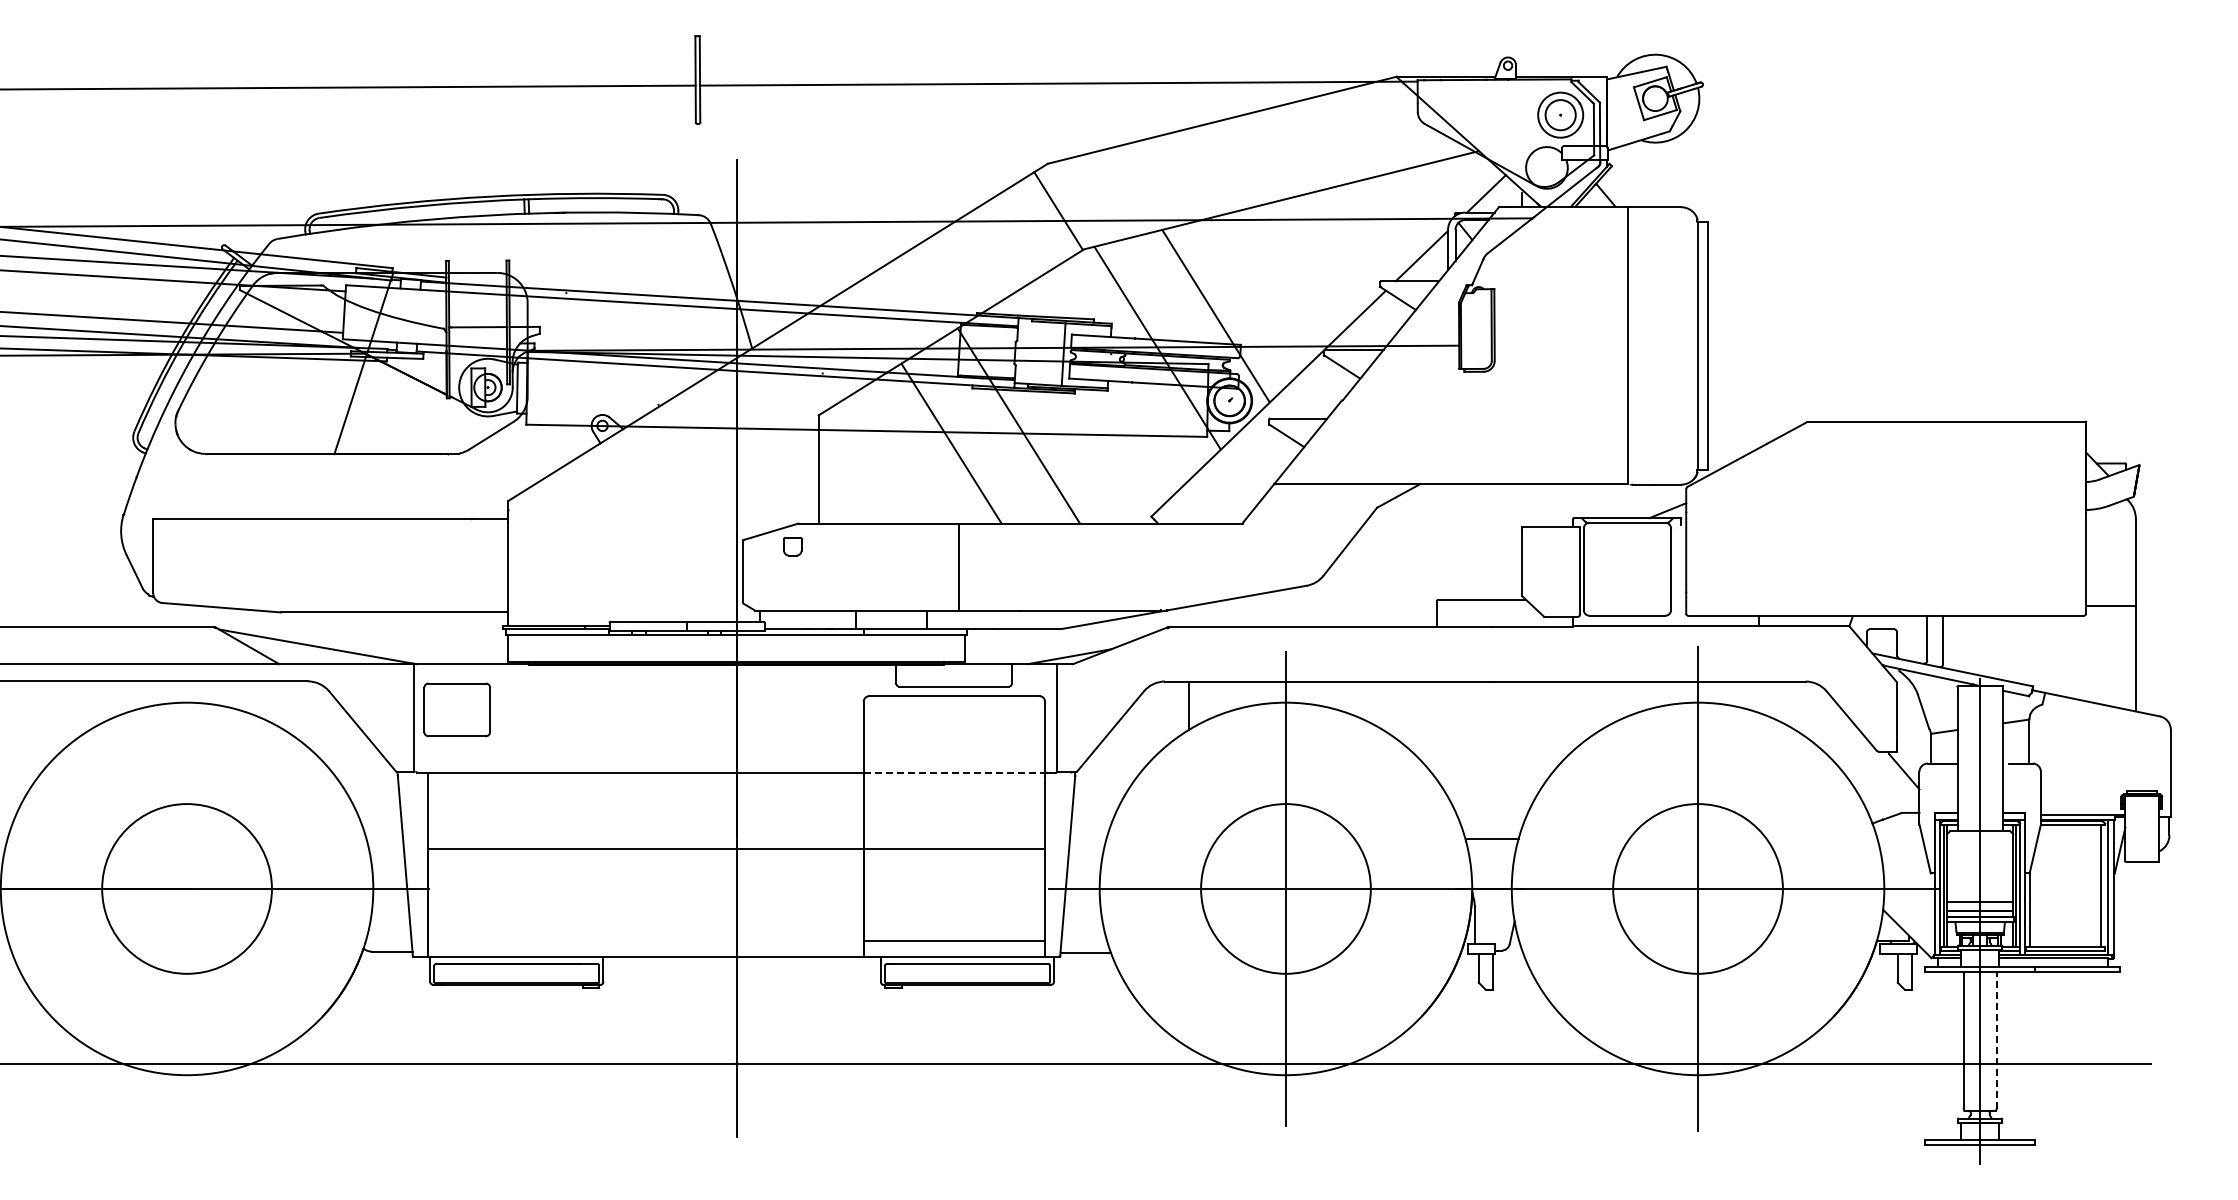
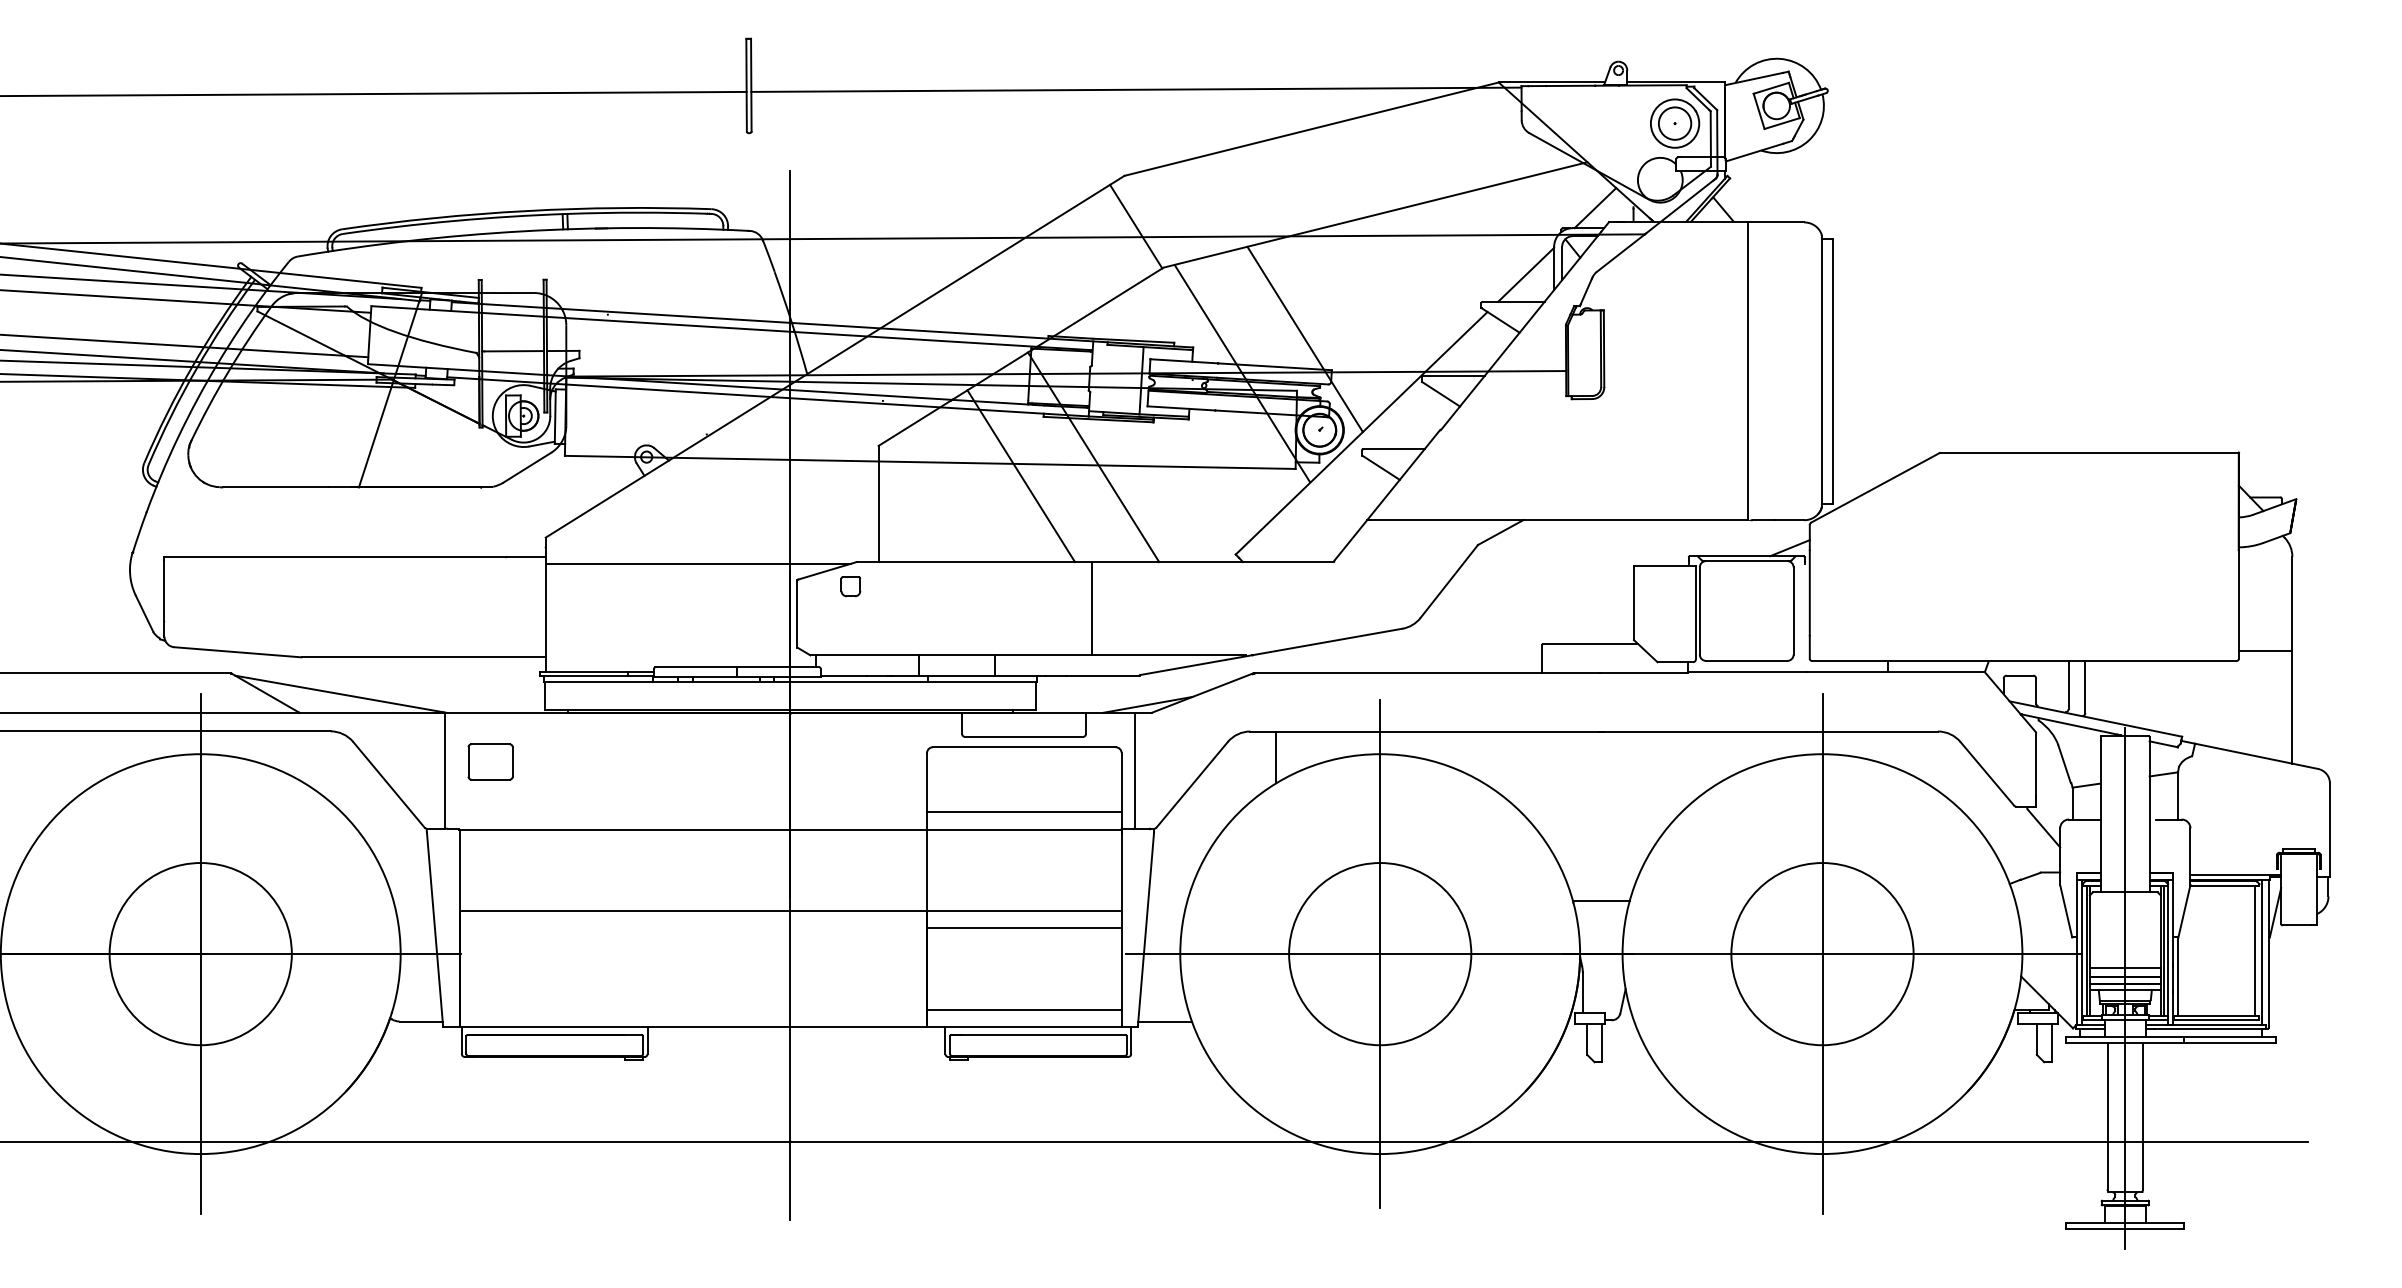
line: (650, 525) -> (698, 564), added
line: (959, 566) -> (1092, 608), moved
part: (456, 709) -> (489, 761), size x0.62
line: (954, 756) -> (1024, 811), added
line: (954, 772) -> (1024, 829), dashed -> solid
line: (953, 864) -> (1023, 927), added
line: (187, 888) -> (201, 953), added
line: (1996, 1039) -> (2142, 1115), dashed -> solid

